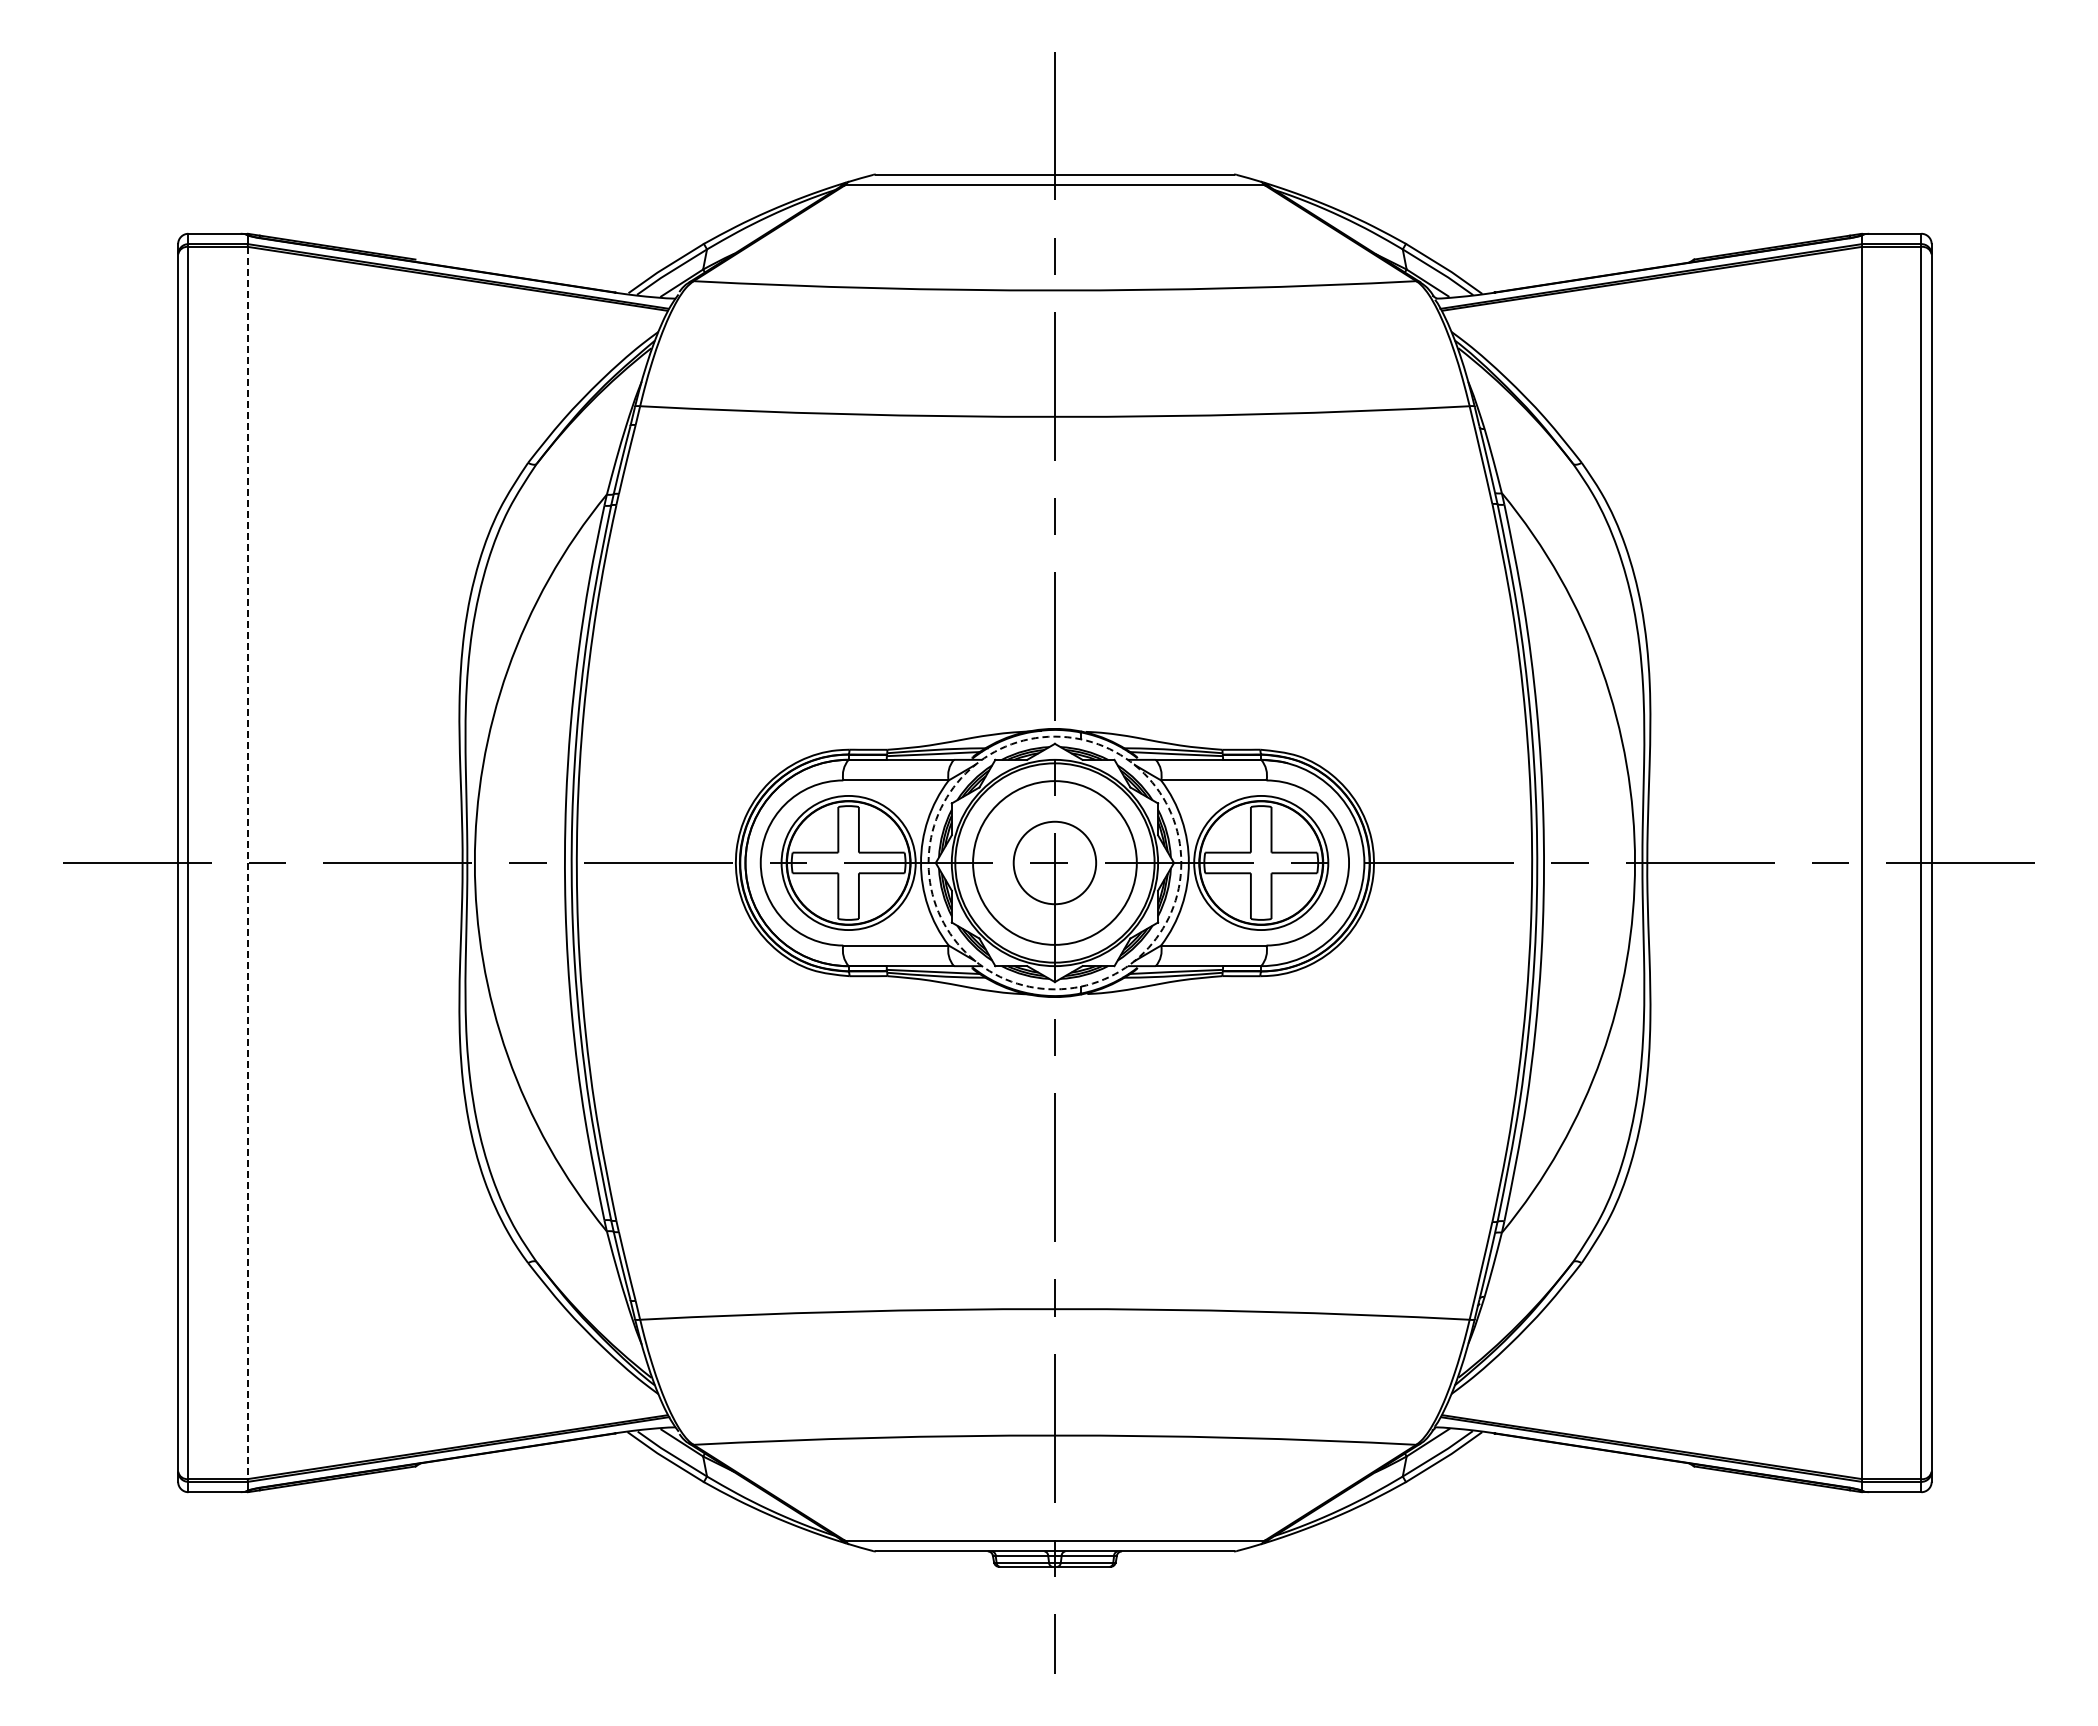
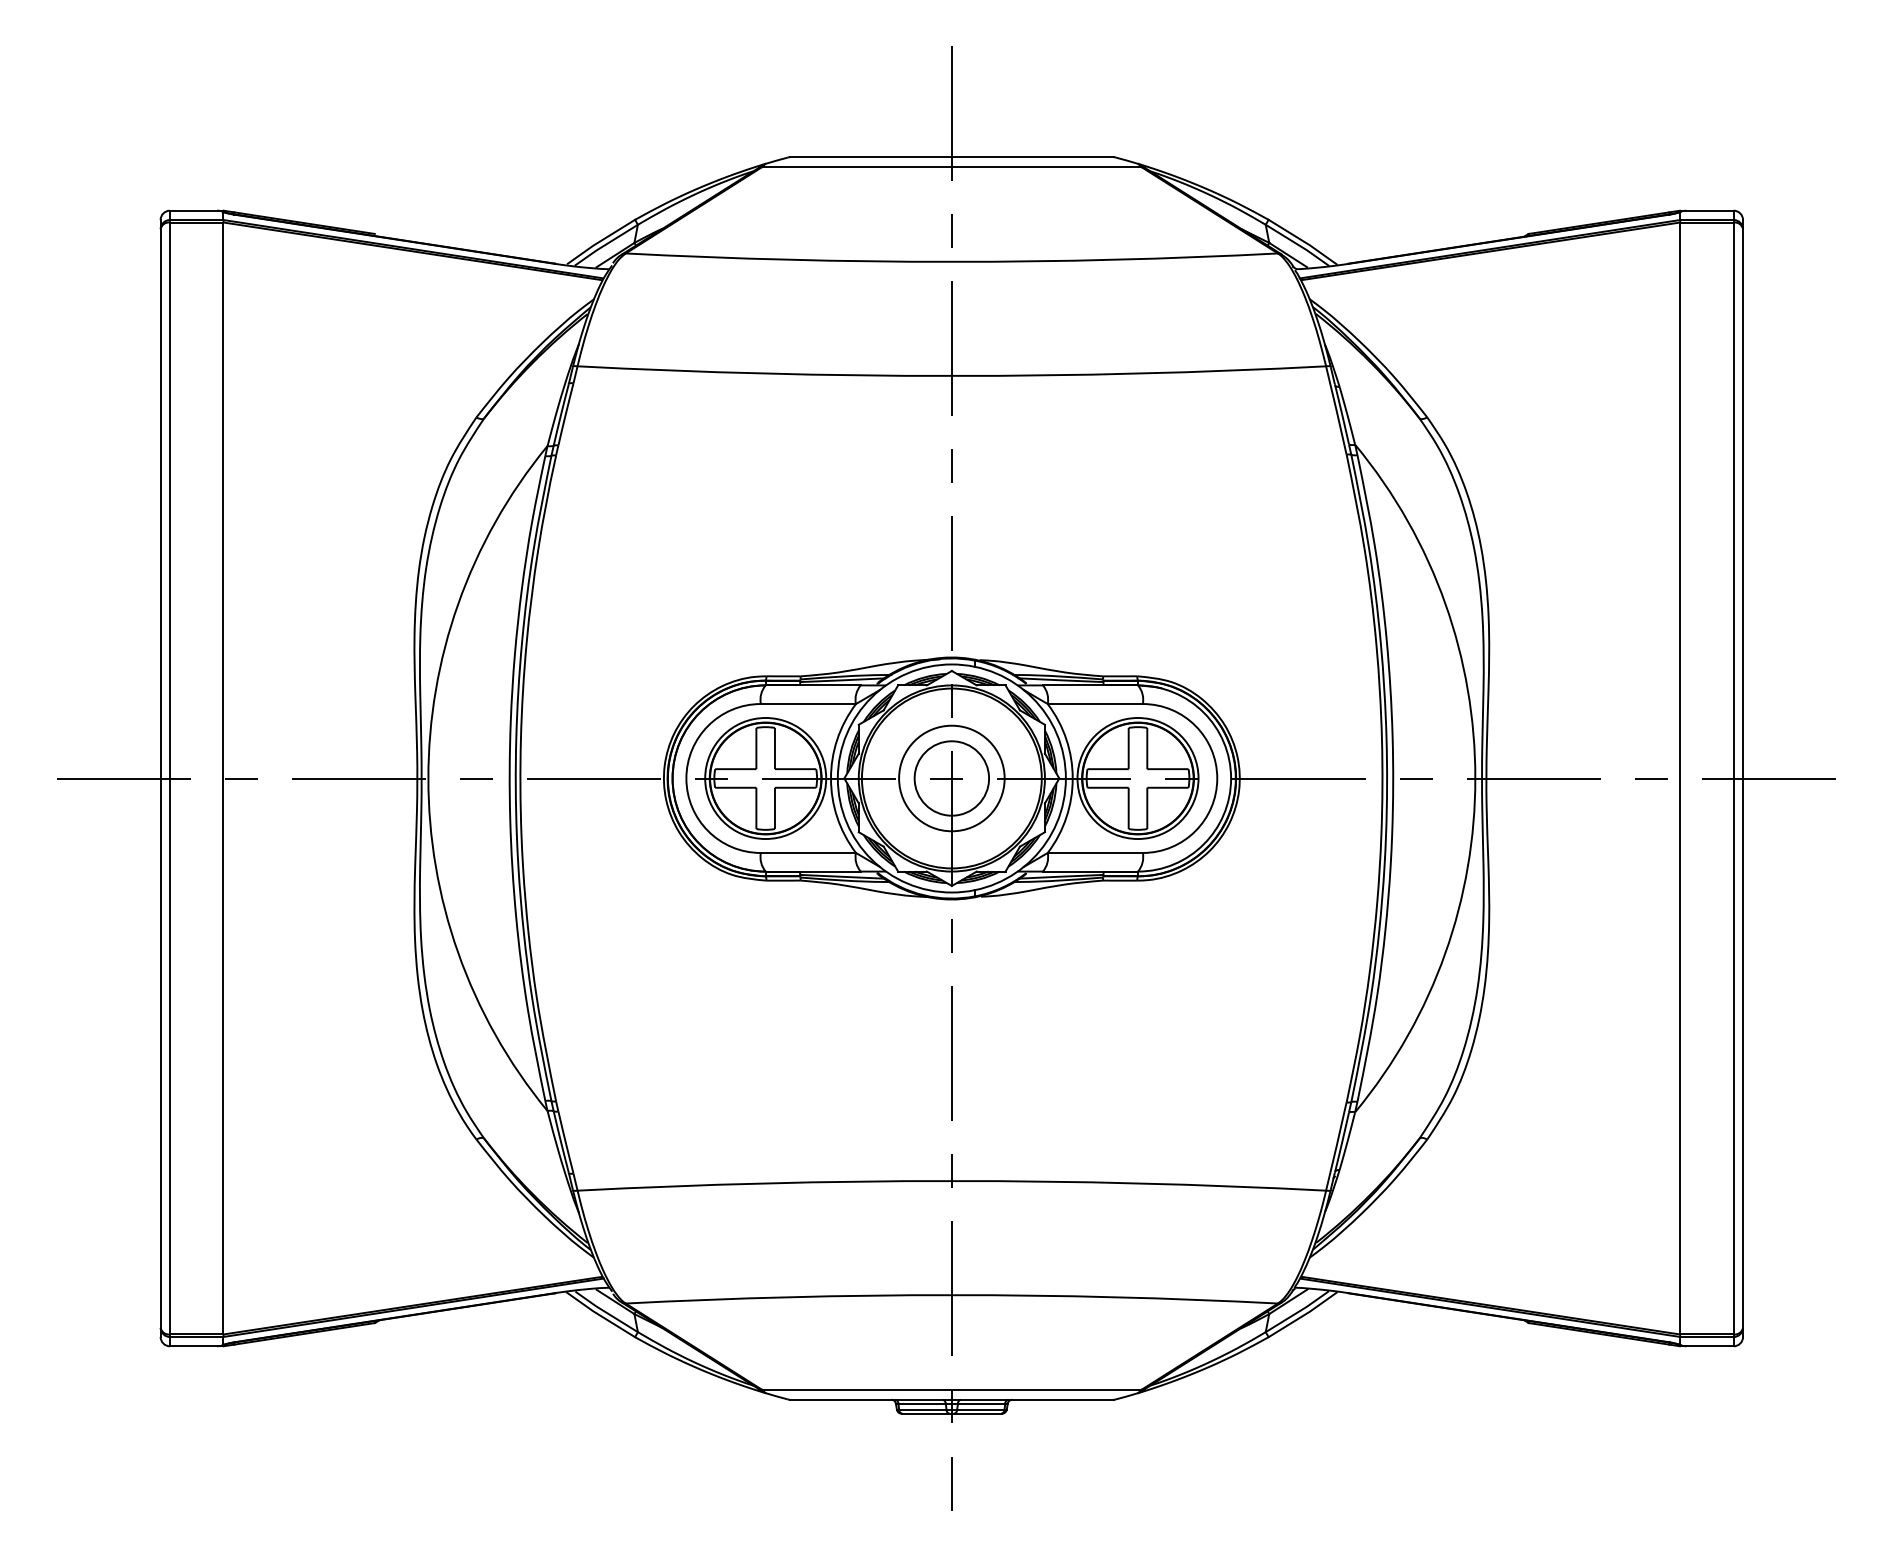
circle: (1054, 862) -> (951, 778), dashed -> solid
circle: (1054, 862) -> (951, 778), size x0.71
line: (247, 863) -> (223, 778), dashed -> solid

